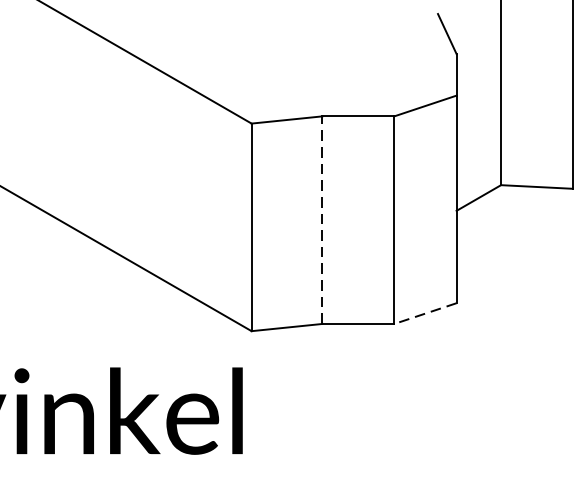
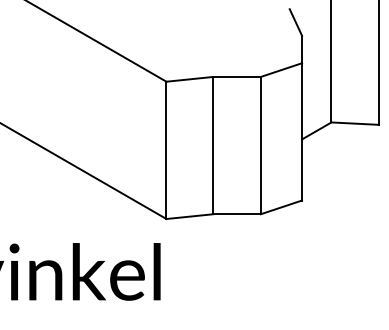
line: (322, 220) -> (213, 145), dashed -> solid
line: (425, 313) -> (281, 207), dashed -> solid

